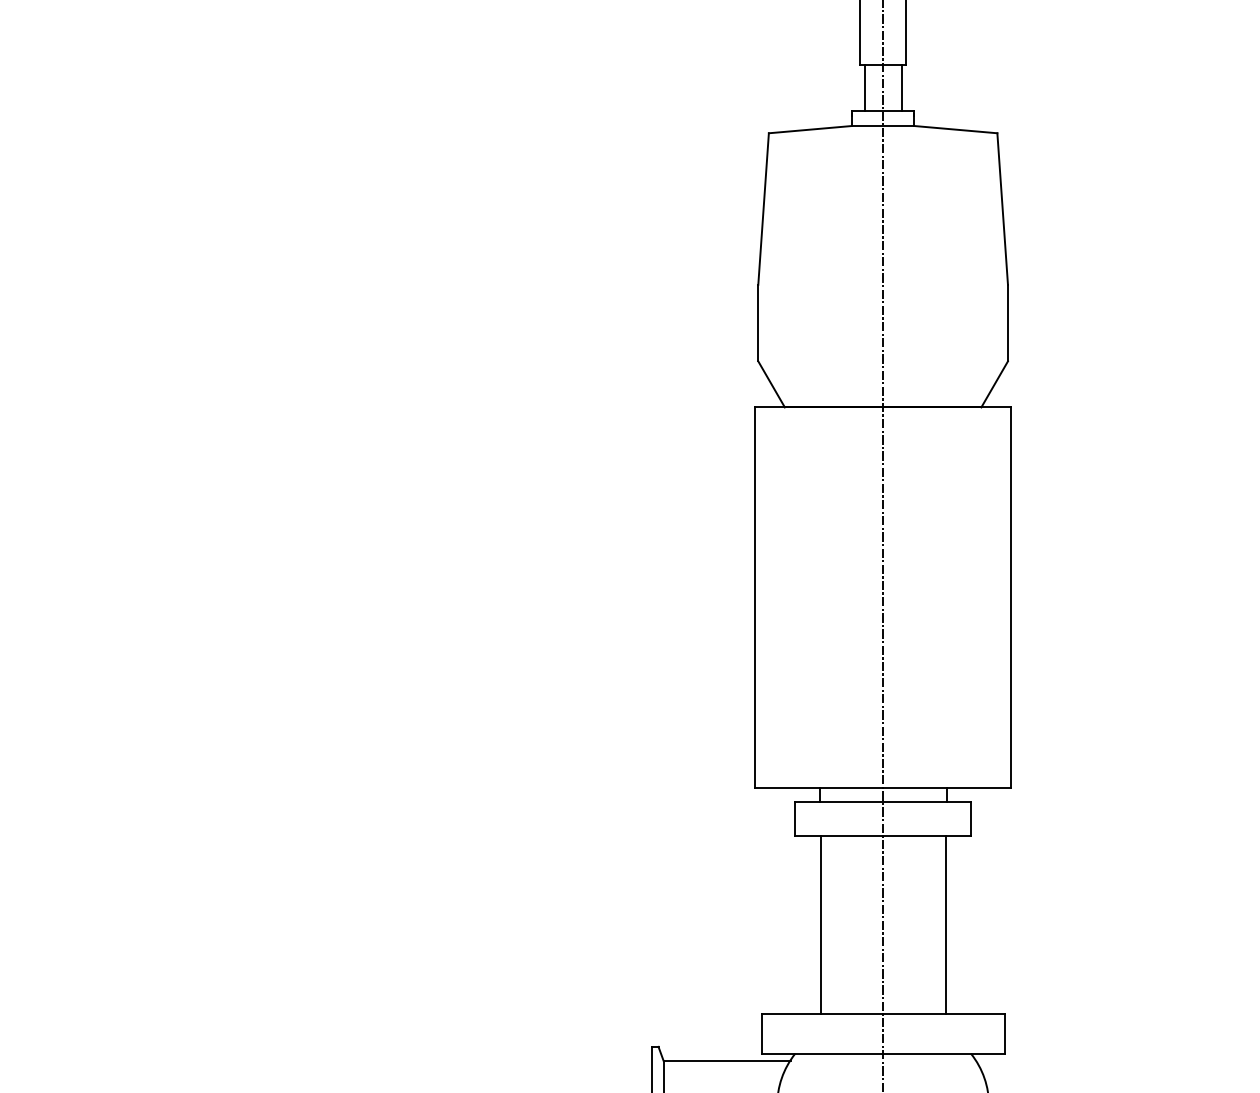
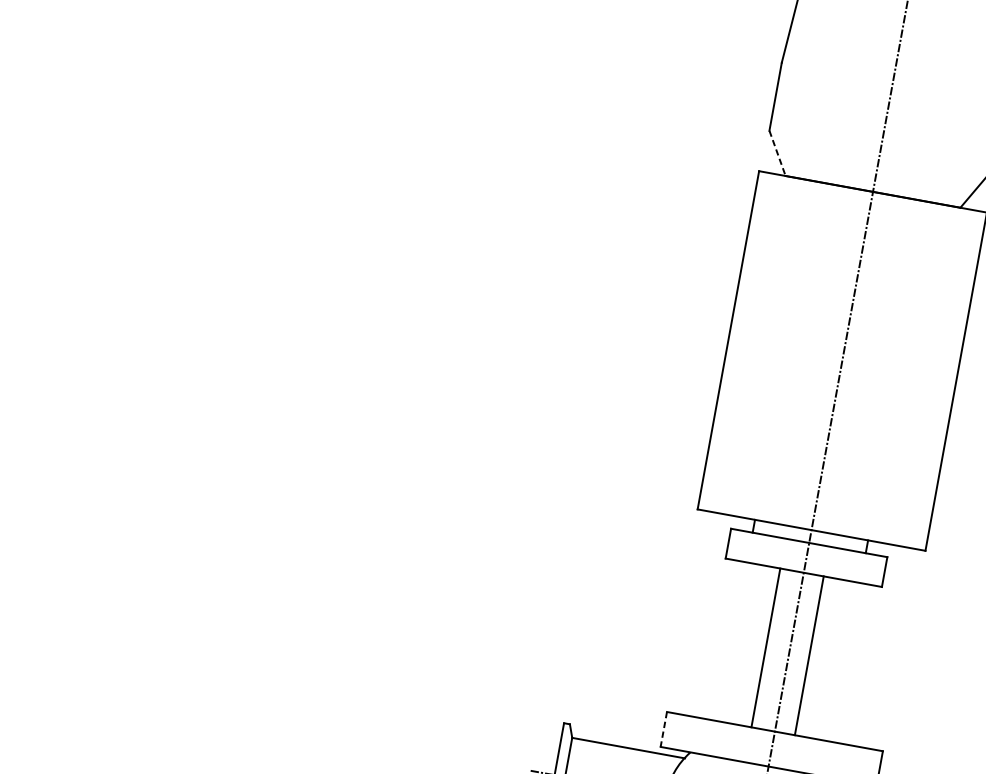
line: (771, 384) -> (777, 153), solid -> dashed
line: (820, 924) -> (765, 647), moved
line: (945, 924) -> (809, 655), moved
line: (761, 1033) -> (663, 729), solid -> dashed

